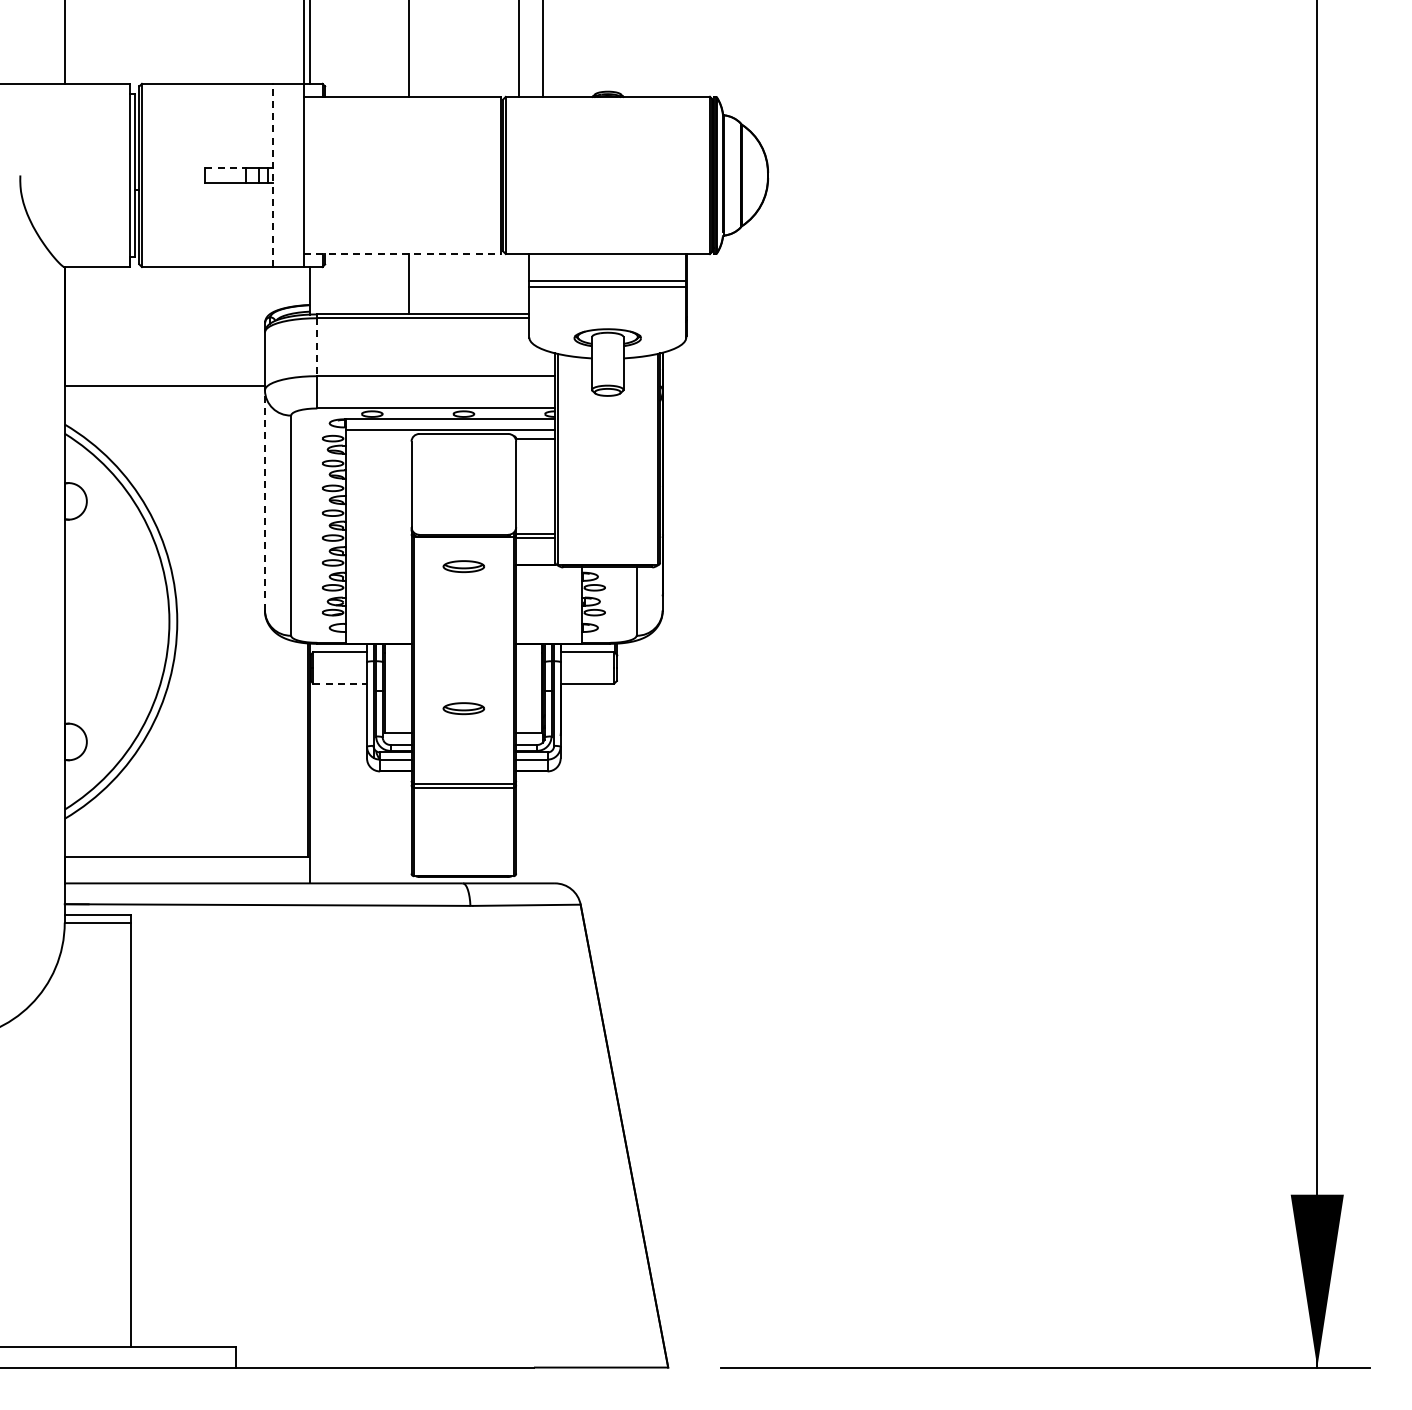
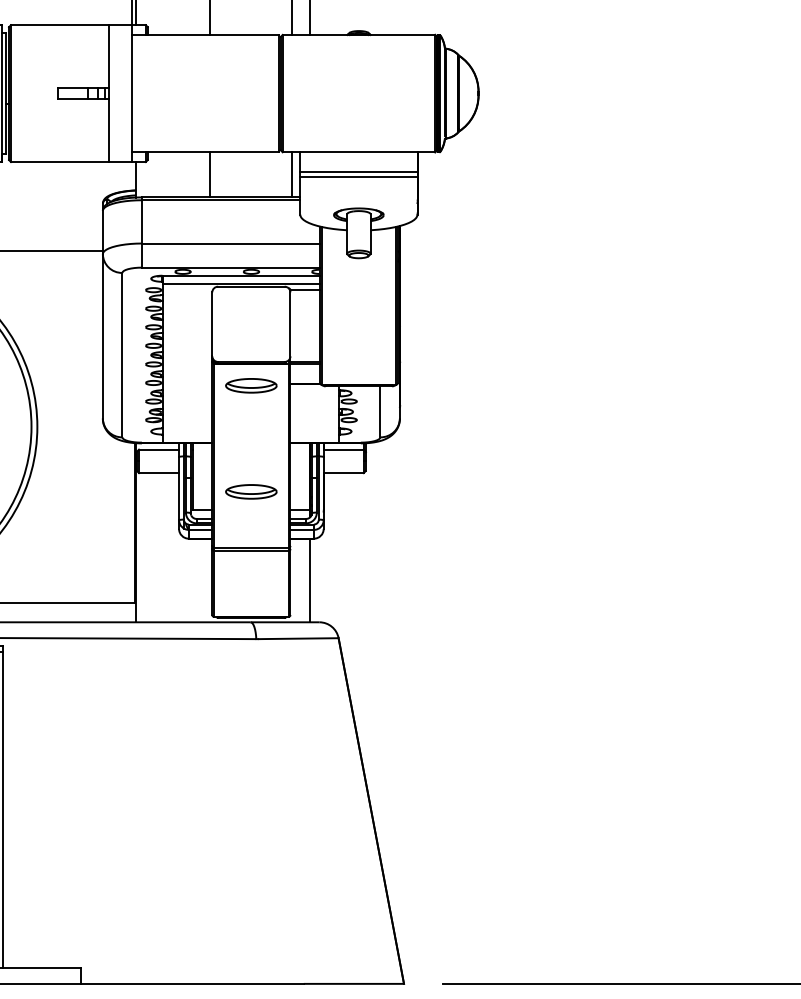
line: (225, 167) -> (73, 87), dashed -> solid
line: (272, 175) -> (108, 93), dashed -> solid
line: (402, 253) -> (205, 151), dashed -> solid
line: (518, 283) -> (292, 174), added
line: (317, 347) -> (142, 222), dashed -> solid
line: (264, 499) -> (102, 335), dashed -> solid
part: (463, 566) -> (251, 385), size x1.67
line: (340, 683) -> (159, 473), dashed -> solid
part: (463, 708) -> (251, 491), size x1.67
line: (542, 827) -> (310, 580), added

